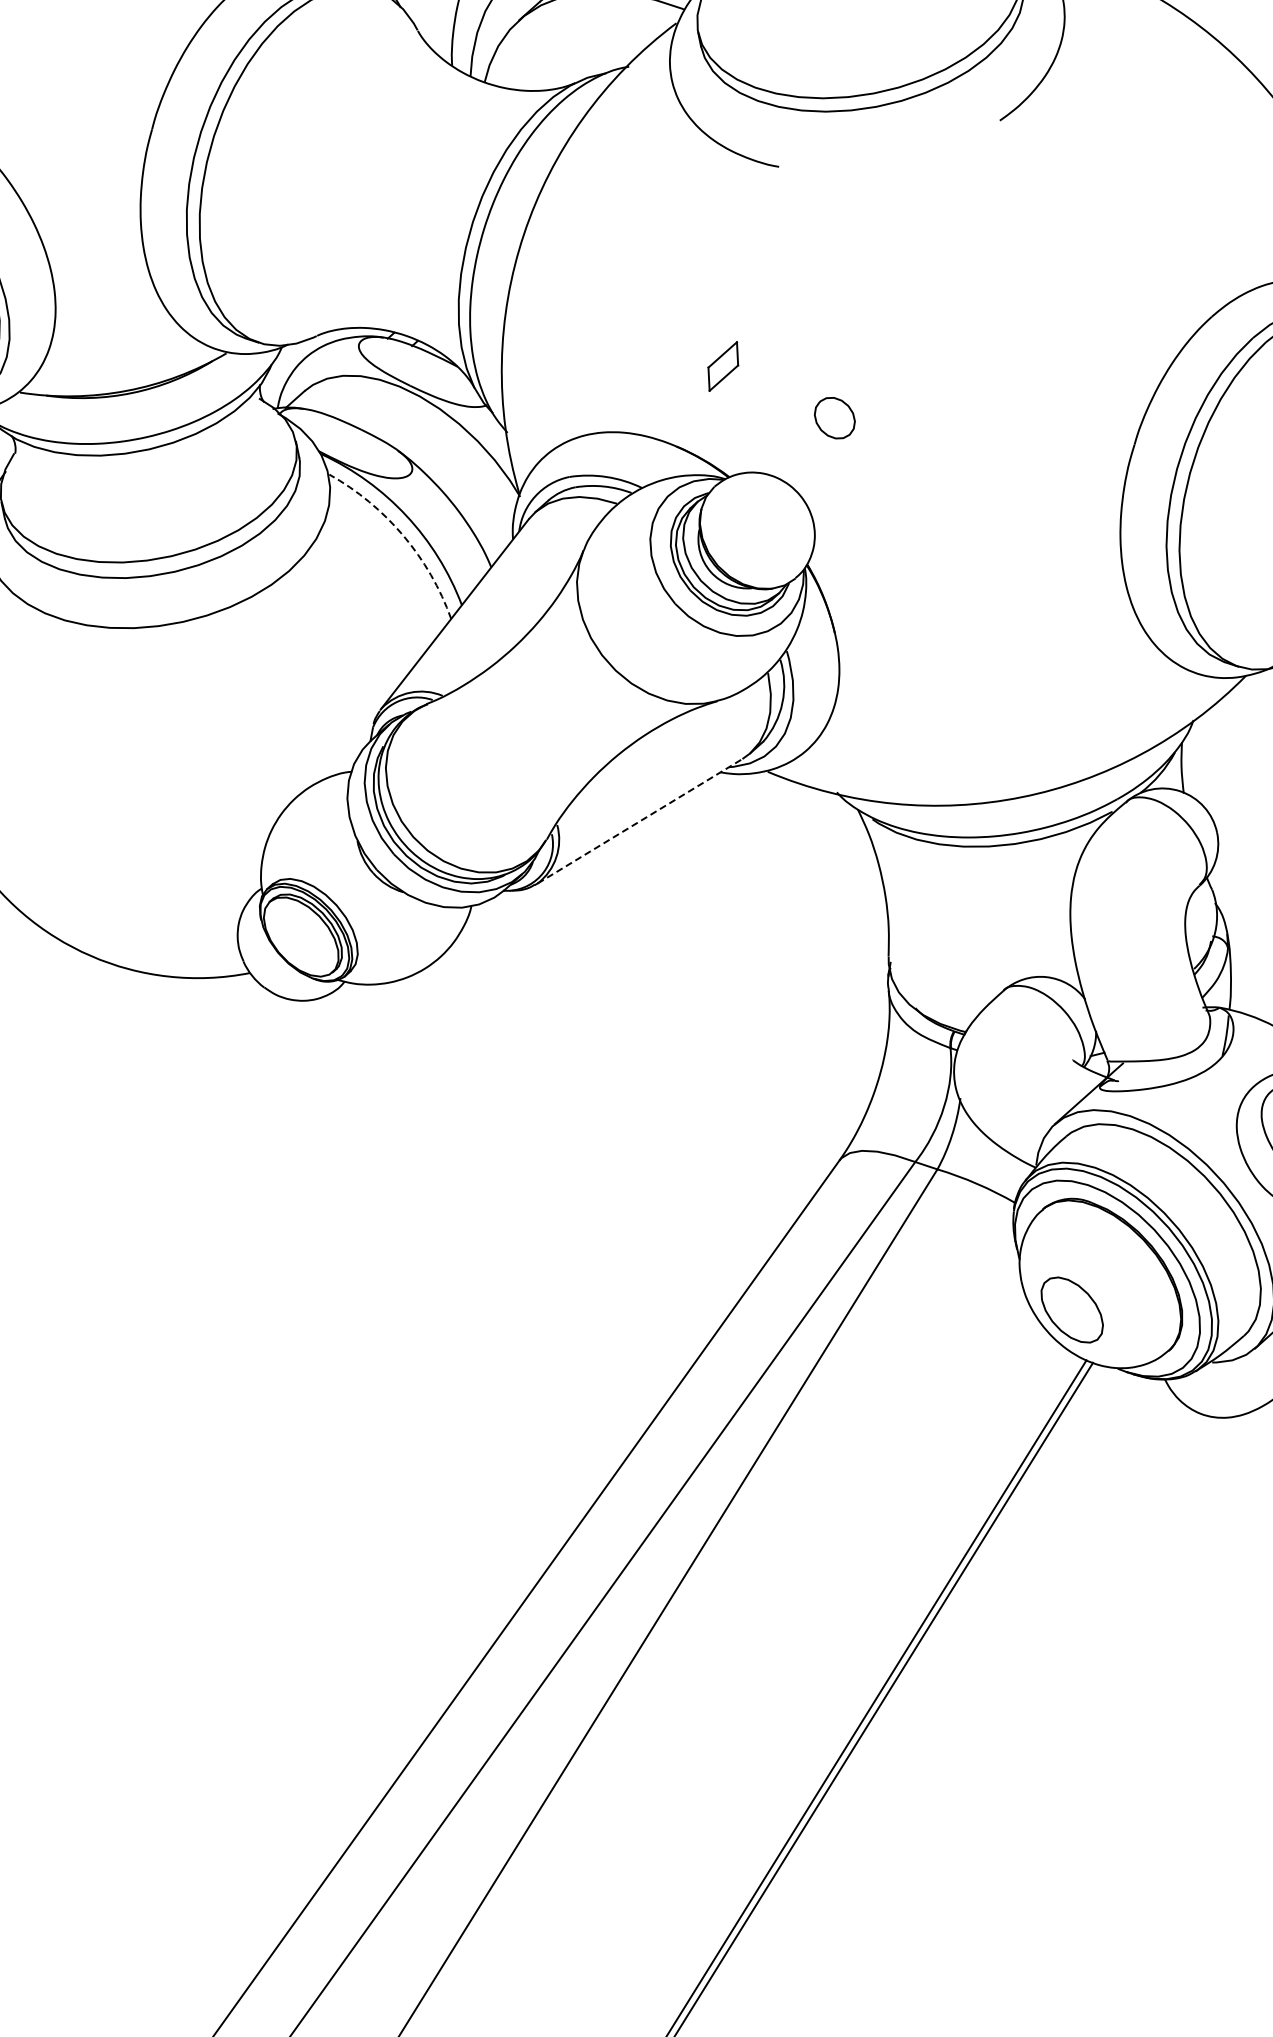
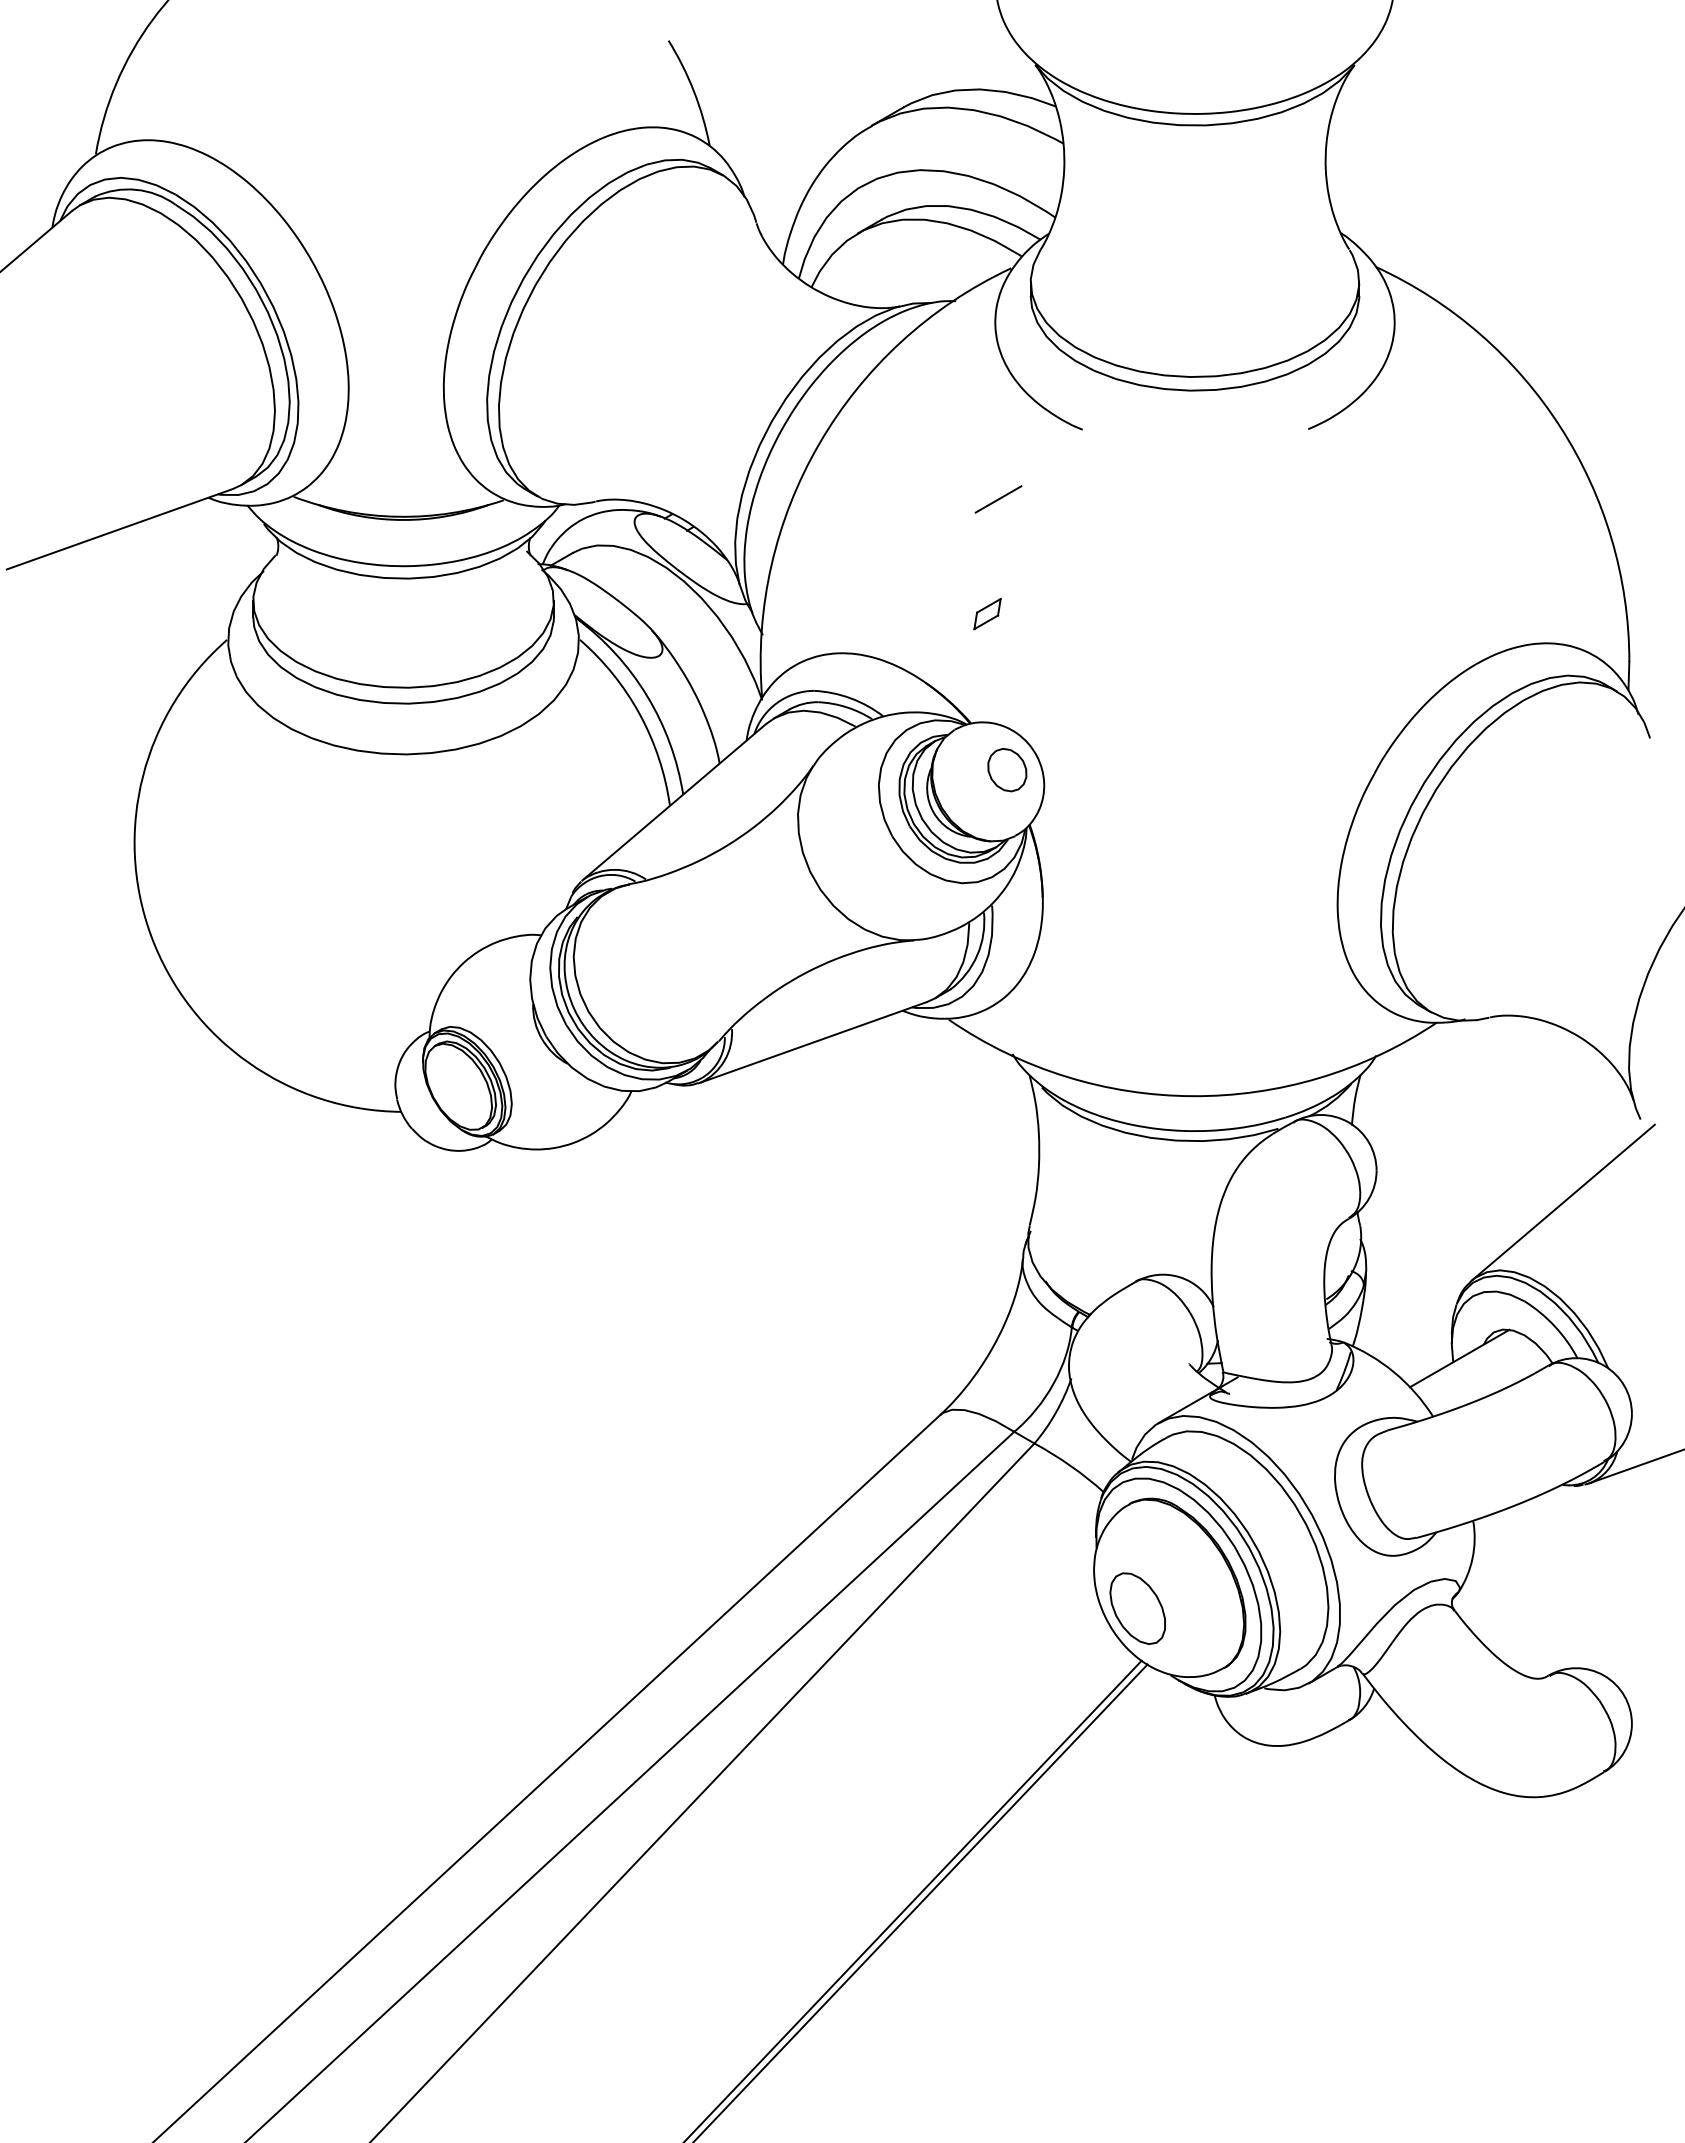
line: (710, 252) -> (998, 499), added
part: (723, 367) -> (987, 614), size x0.71
part: (835, 418) -> (1007, 770), moved
arc: (402, 535) -> (639, 714), dashed -> solid
line: (639, 821) -> (813, 1042), dashed -> solid

